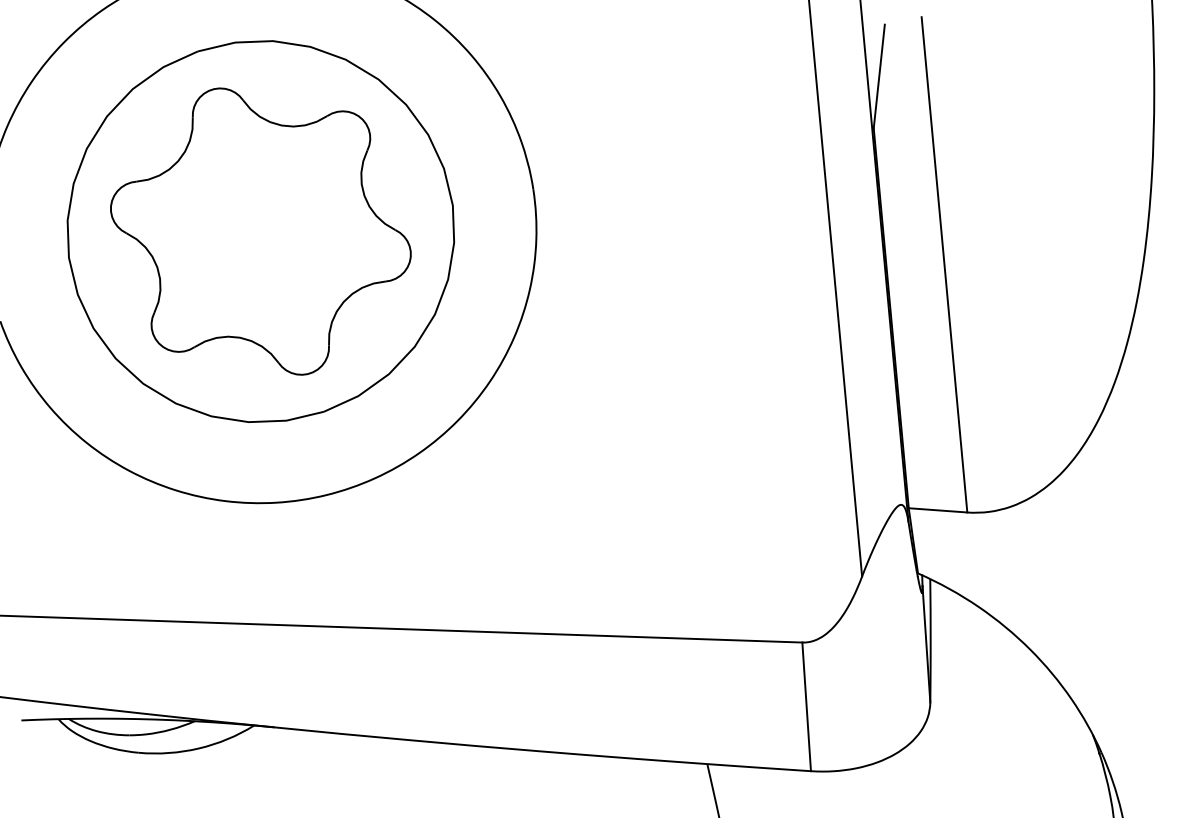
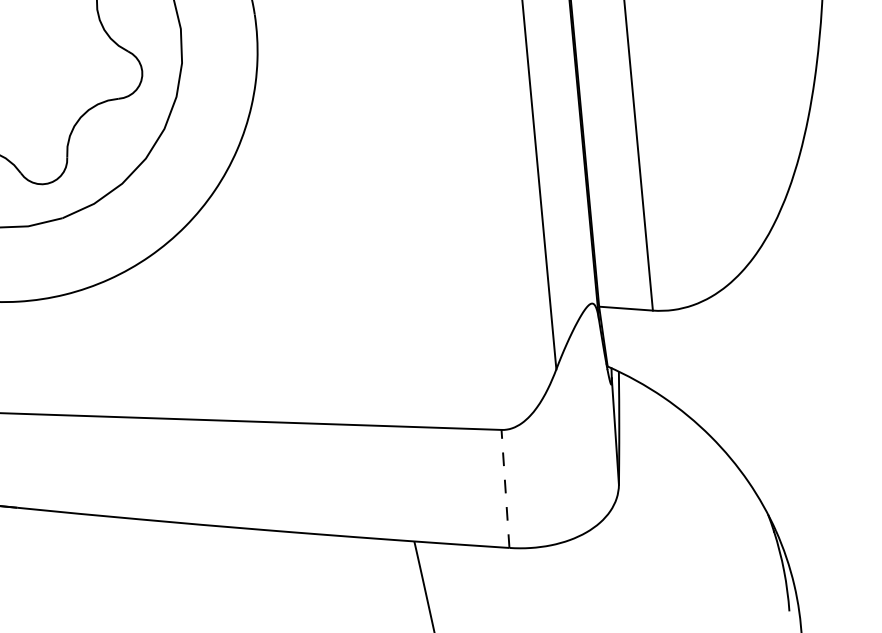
line: (806, 706) -> (505, 488), solid -> dashed

